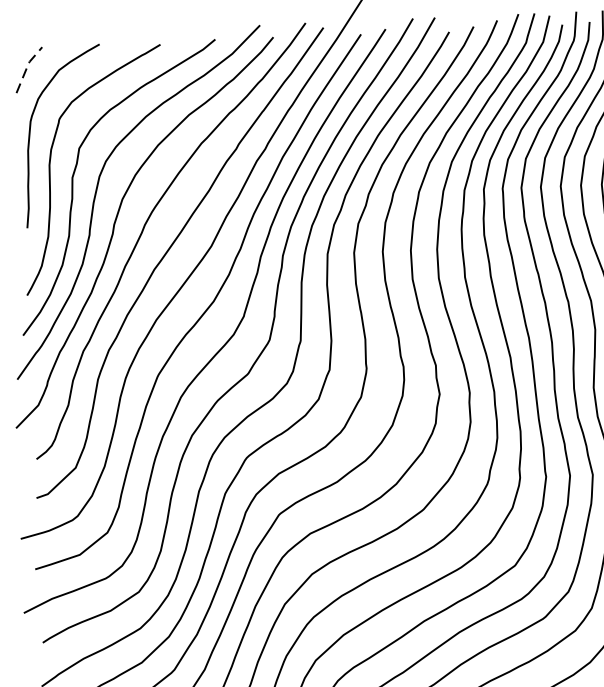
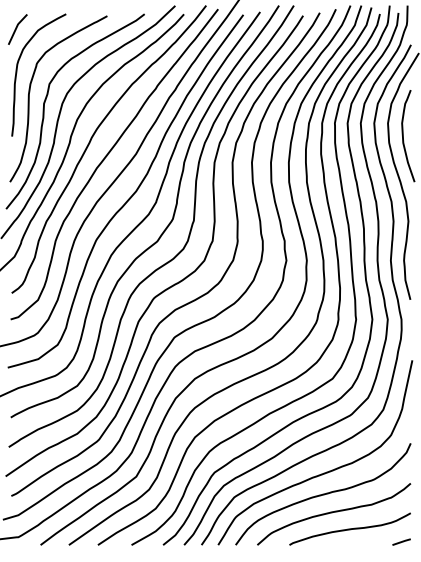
line: (27, 67) -> (16, 27), dashed -> solid

